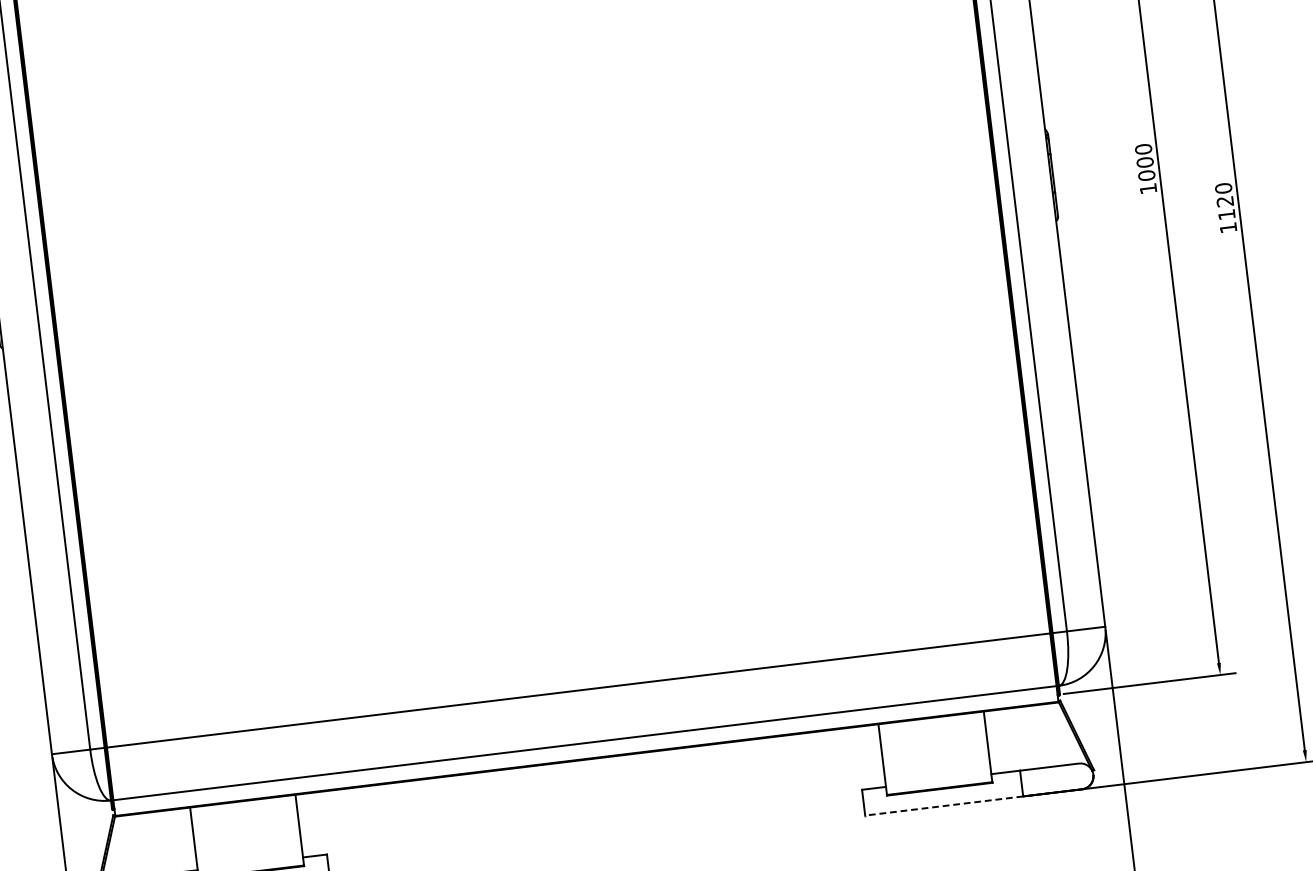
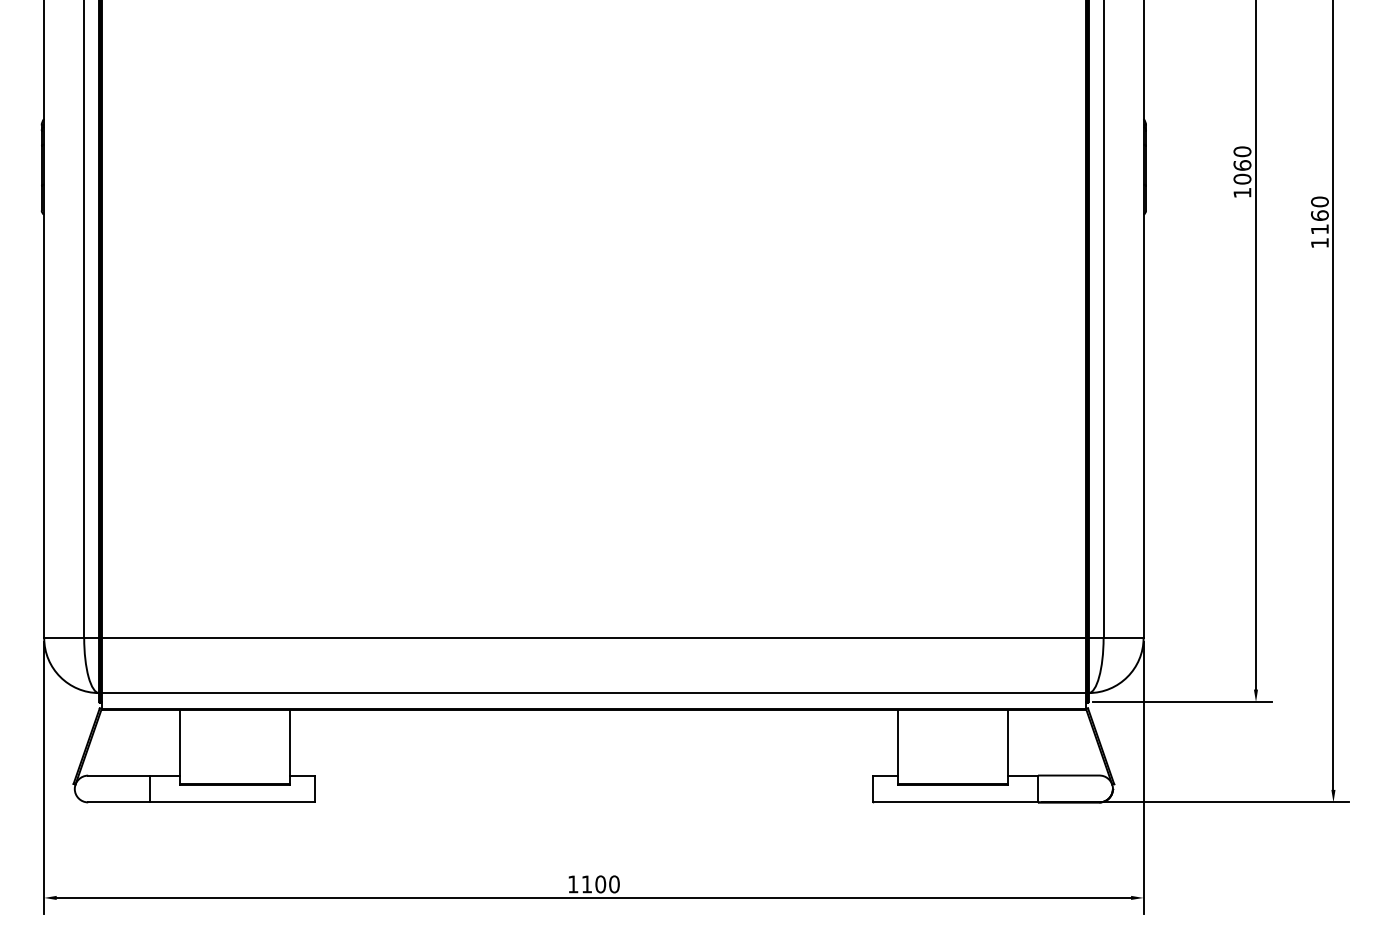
text: (1145, 162) -> (1242, 165), 1000 -> 1060
text: (1224, 201) -> (1319, 215), 1120 -> 1160
line: (944, 806) -> (955, 802), dashed -> solid

